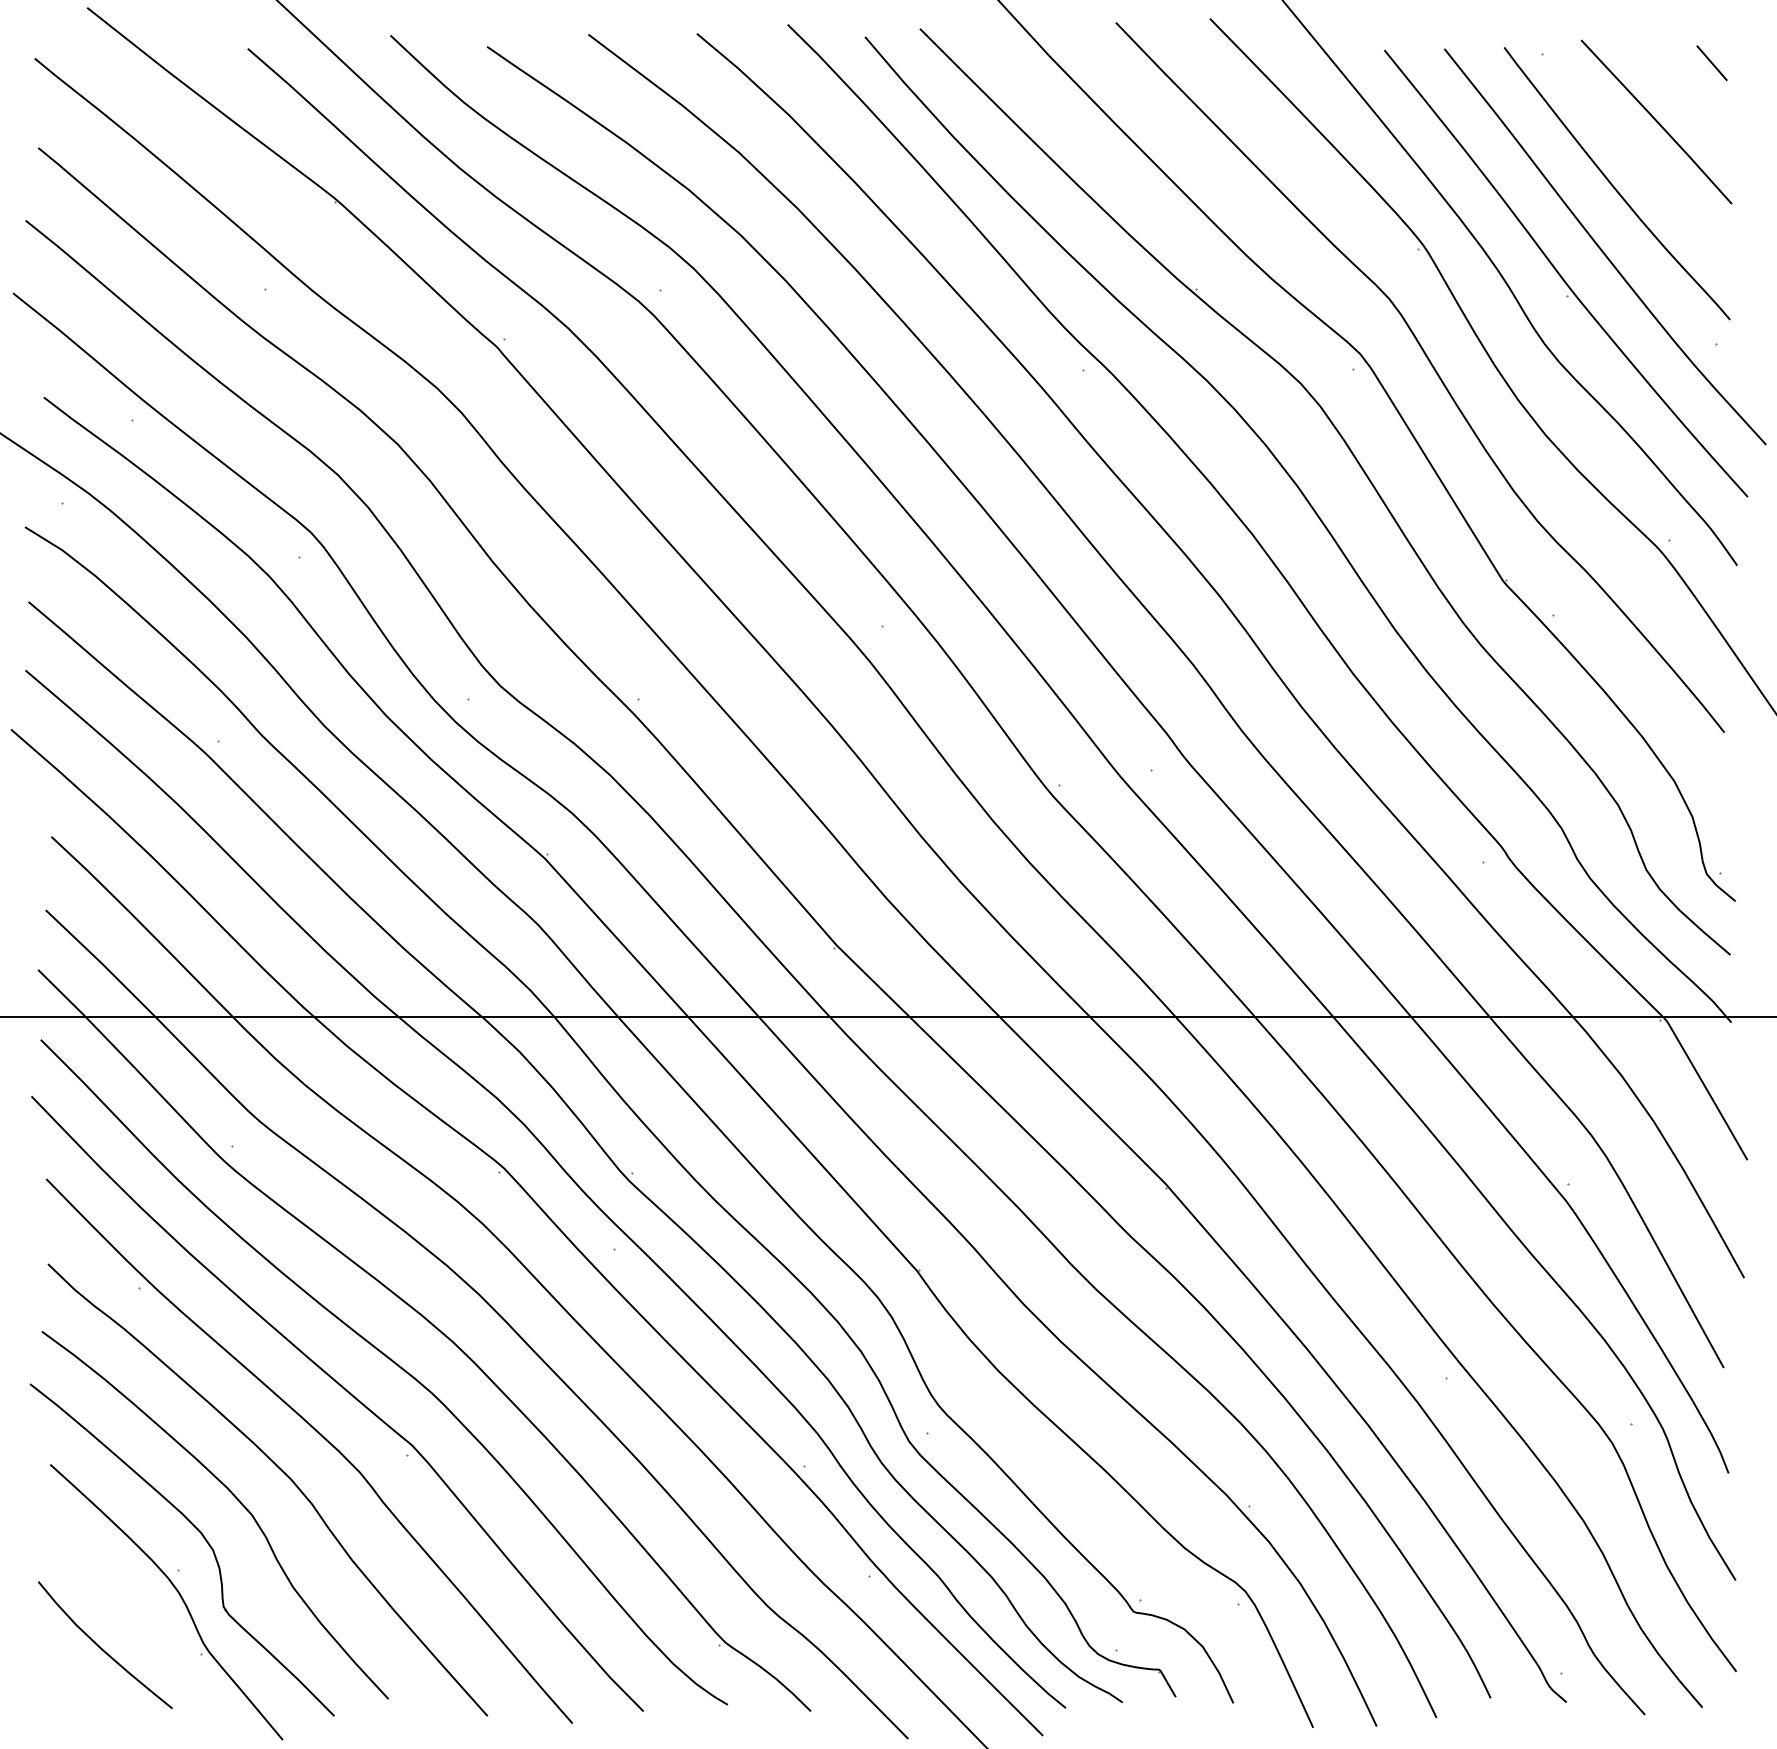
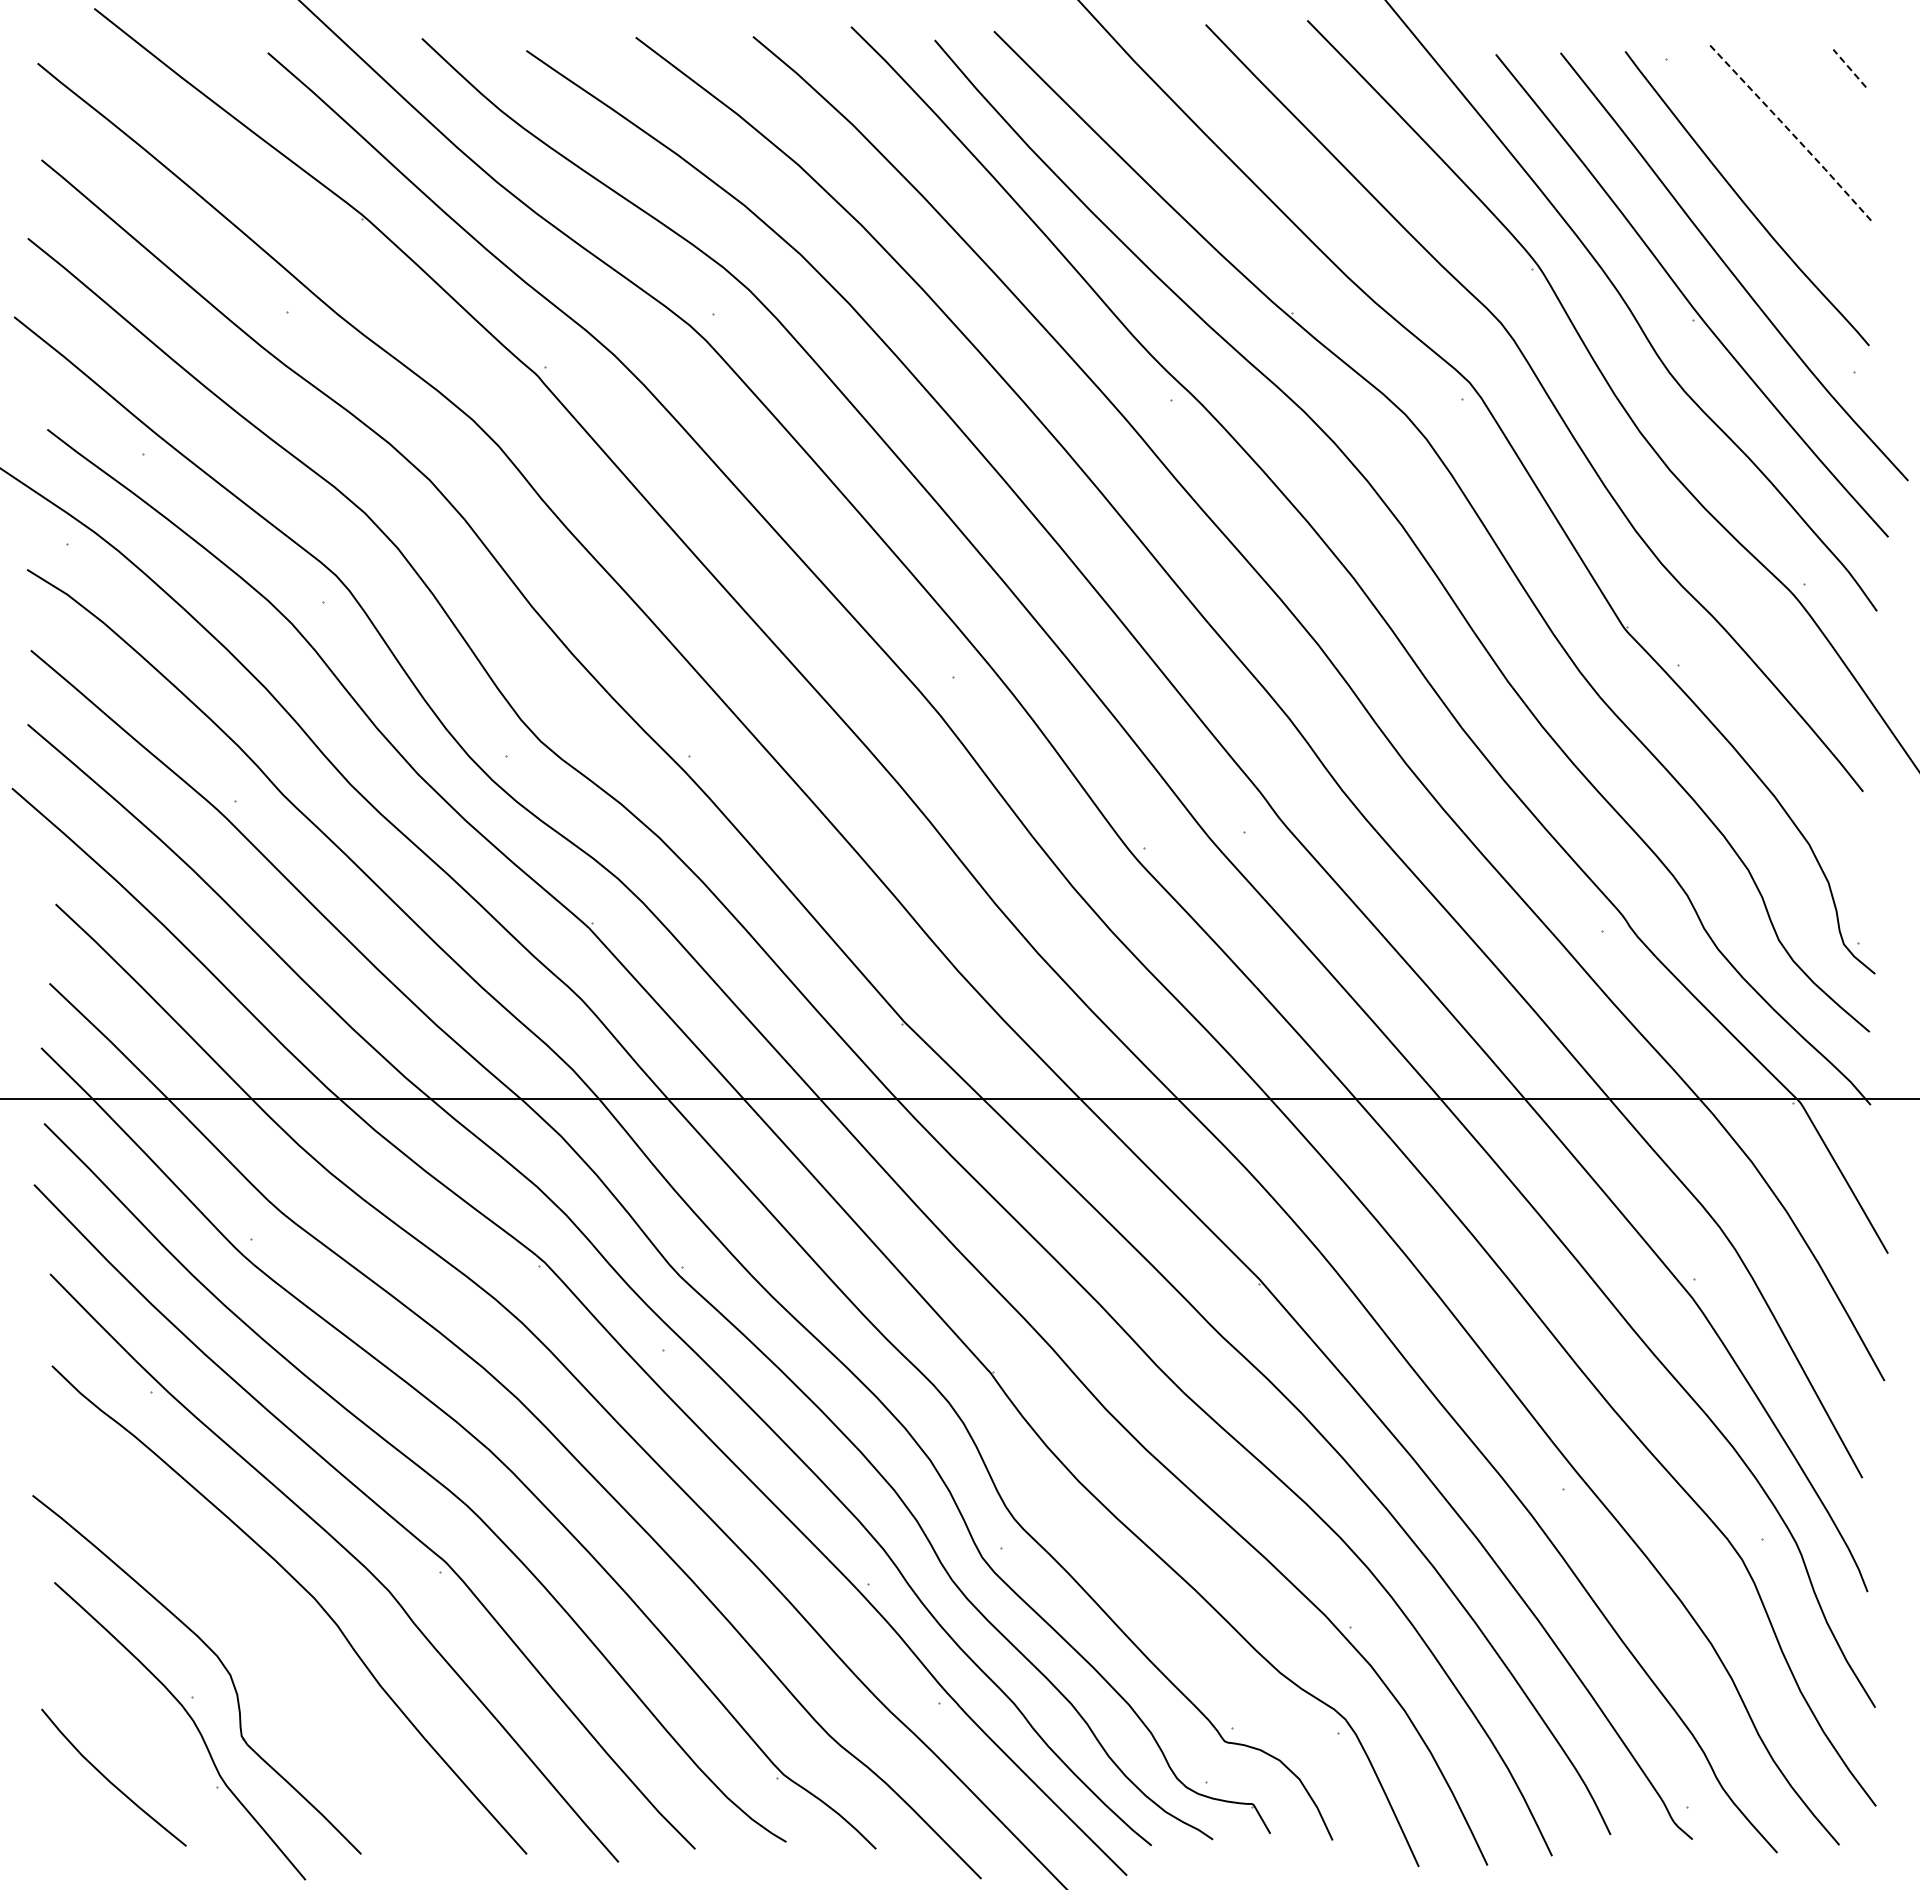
line: (1711, 63) -> (1849, 68), solid -> dashed
line: (1657, 121) -> (1790, 131), solid -> dashed
curve: (236, 1499) -> (255, 1620), removed

